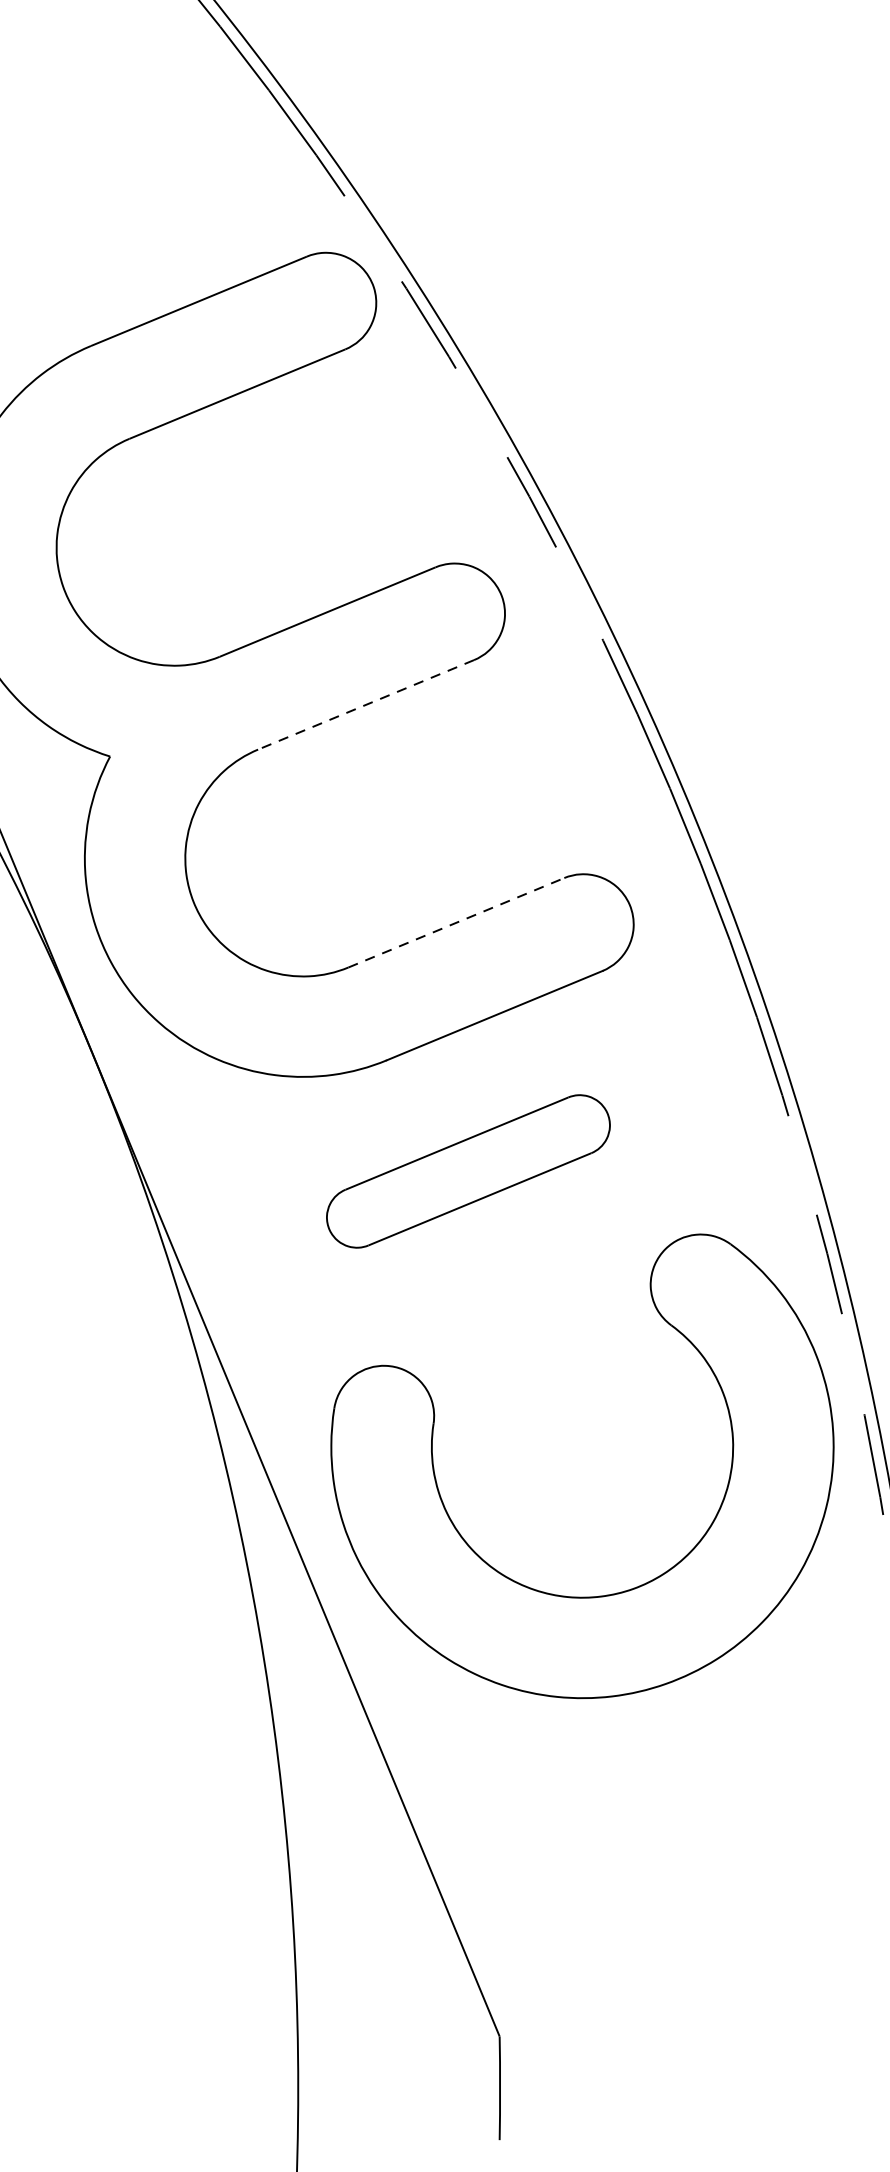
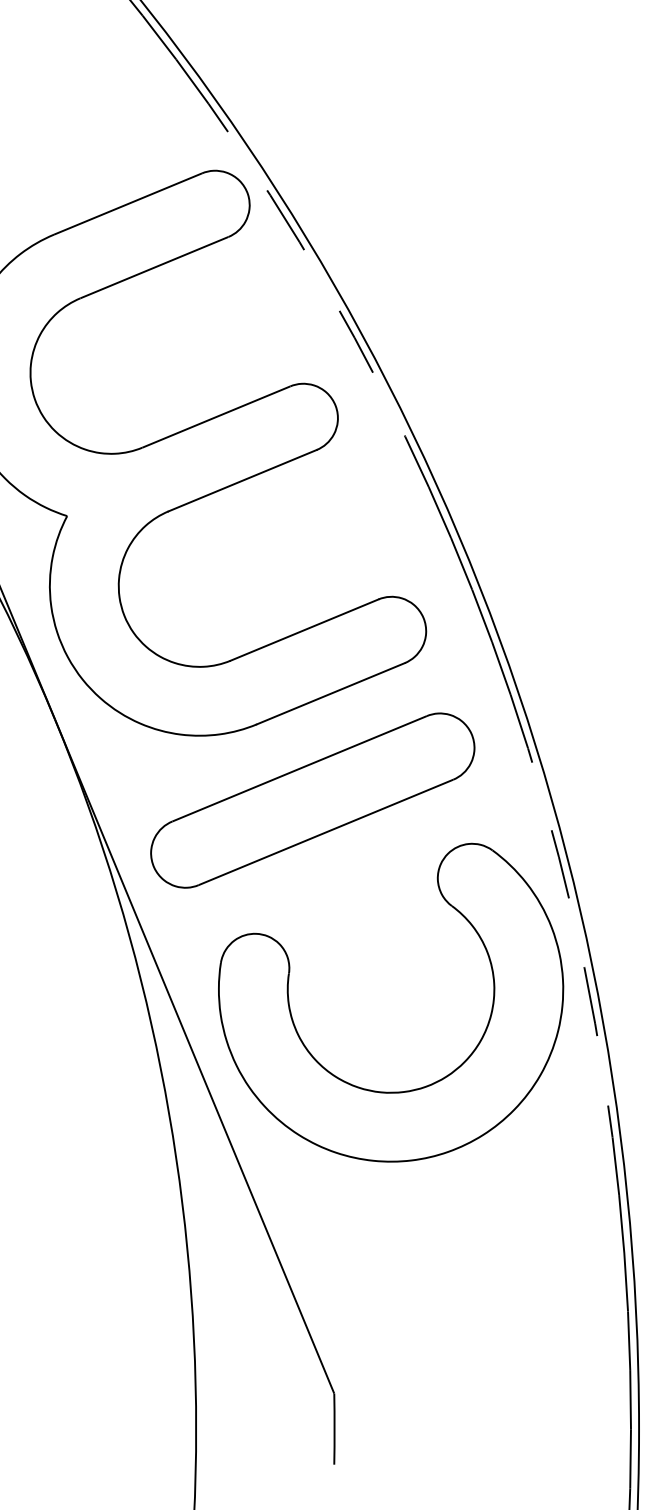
line: (365, 704) -> (242, 480), dashed -> solid
line: (457, 921) -> (305, 629), dashed -> solid
part: (467, 1171) -> (312, 800), size x1.67

